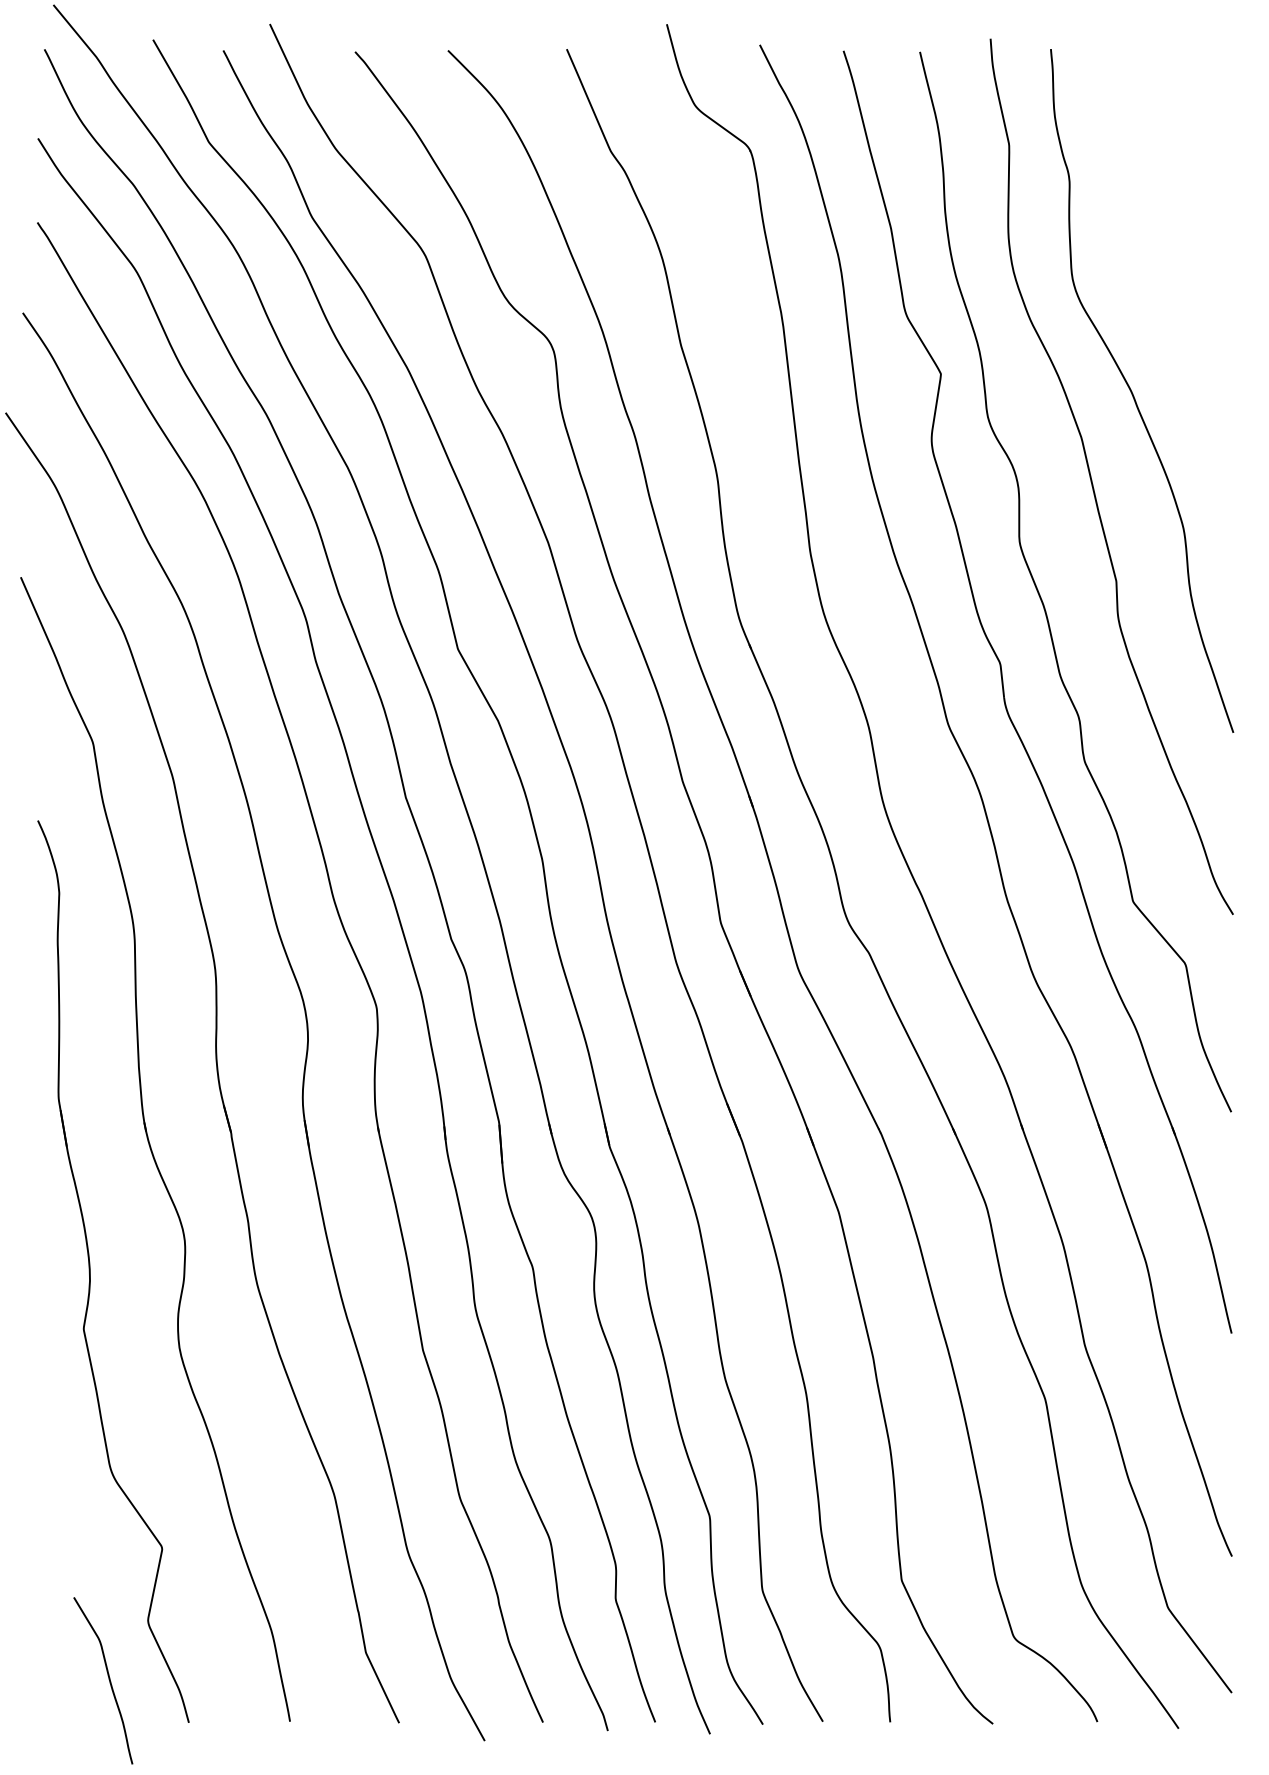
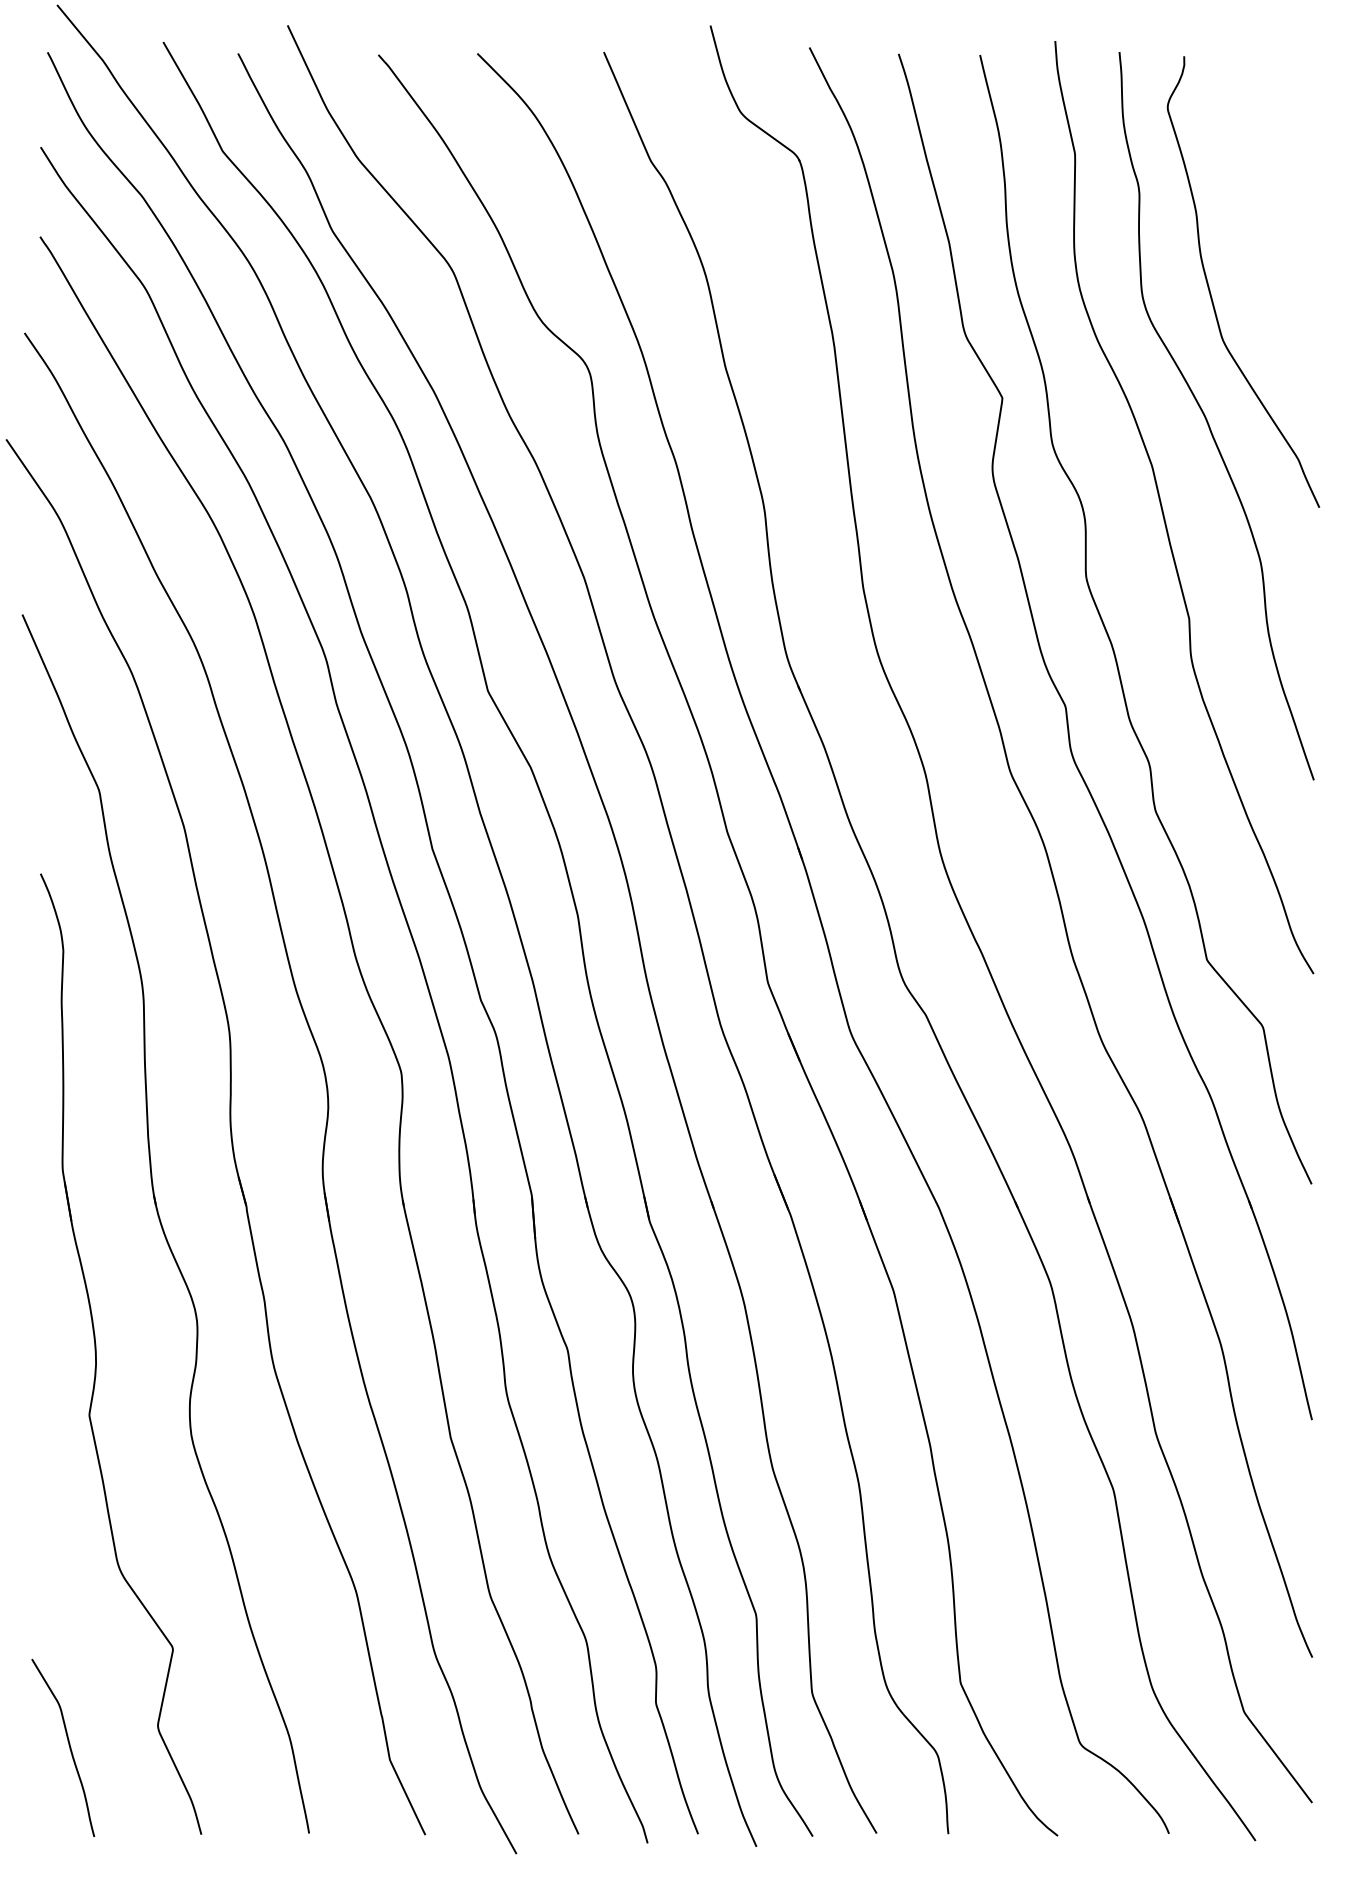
curve: (1136, 272) -> (1210, 289), added
curve: (108, 1678) -> (68, 1745), moved

